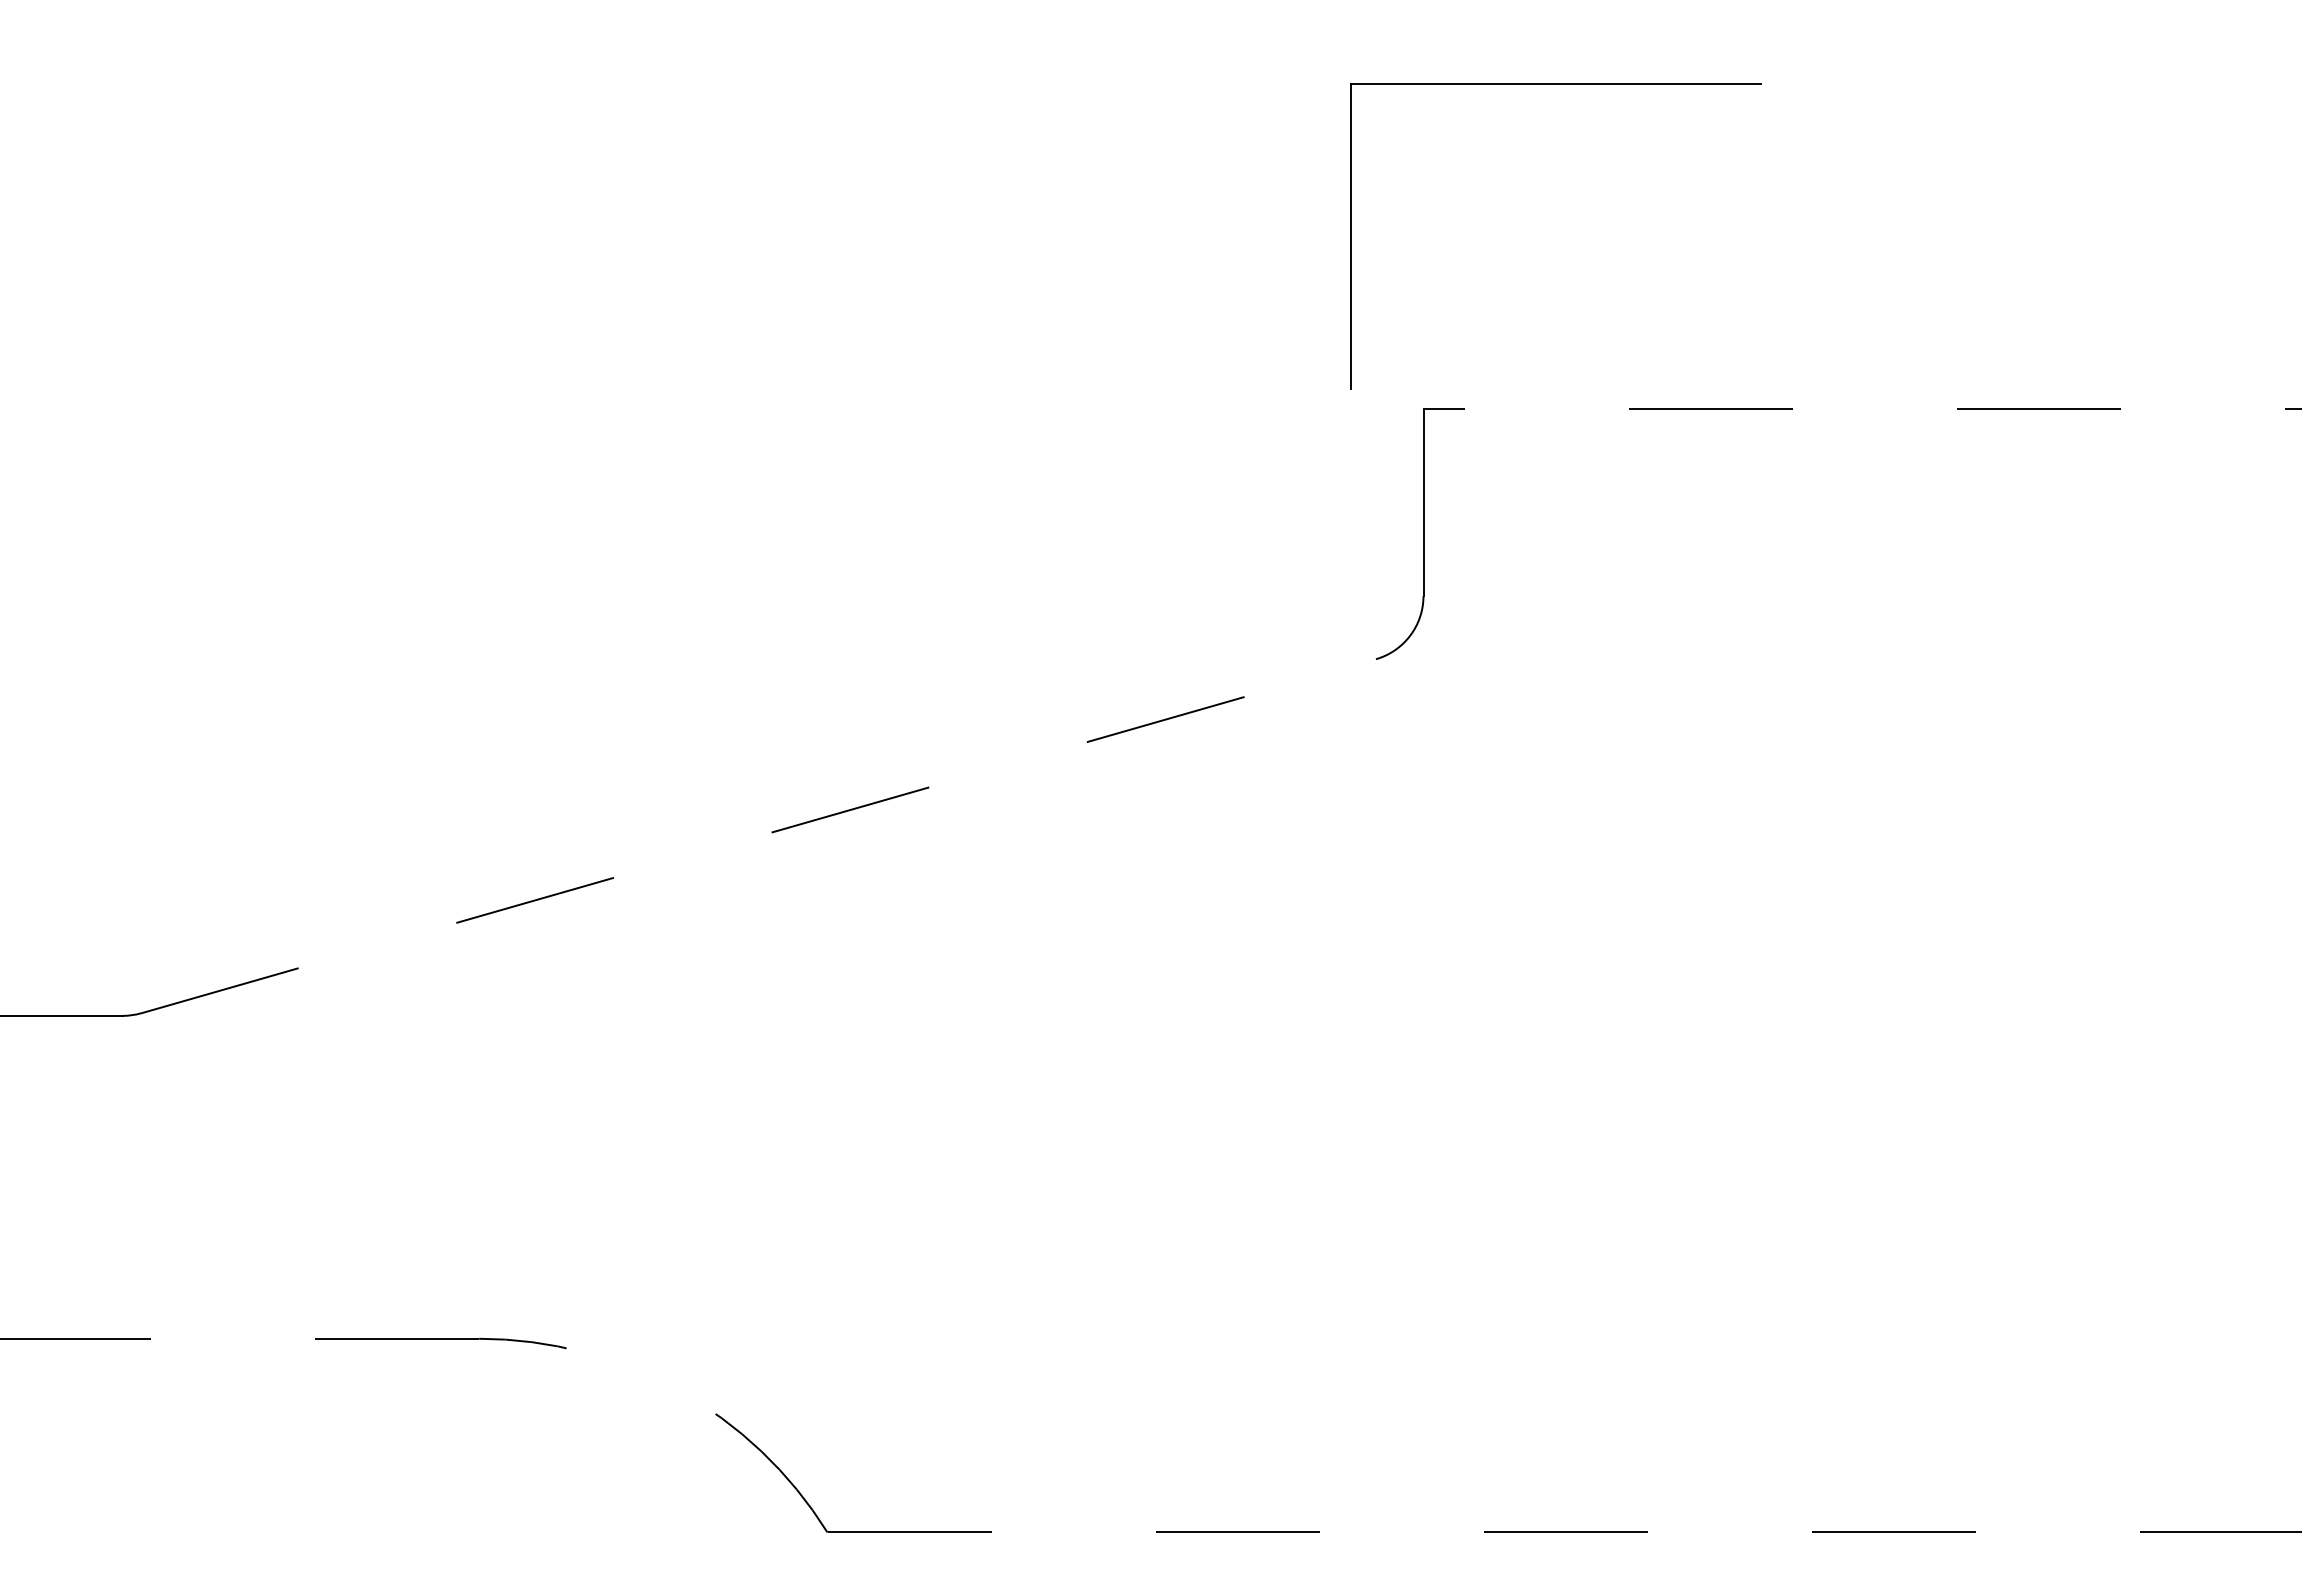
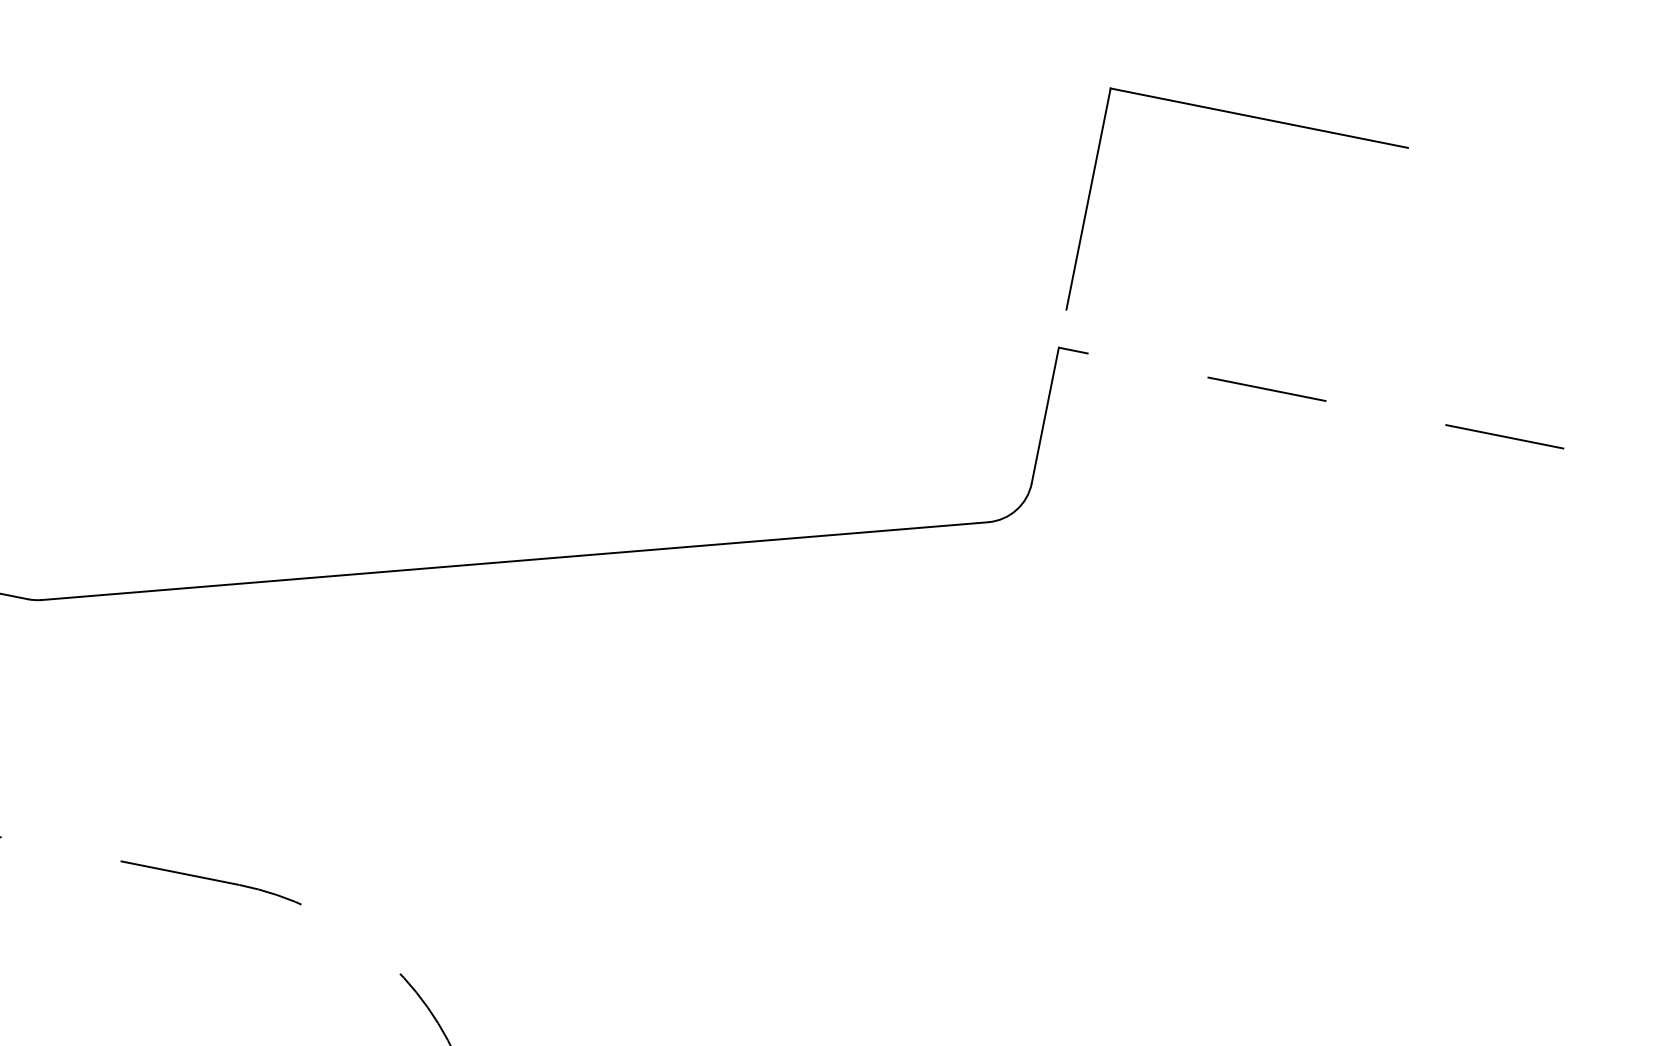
part: (1555, 84) -> (1259, 118), moved
line: (758, 836) -> (514, 561), dashed -> solid

